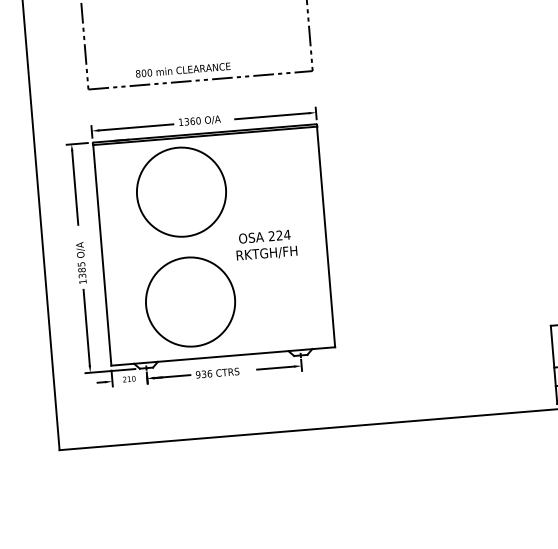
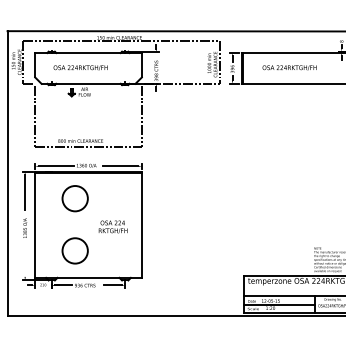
circle: (182, 191) -> (75, 198), size x0.6
circle: (191, 301) -> (75, 250), size x0.6
line: (87, 326) -> (25, 258), removed

